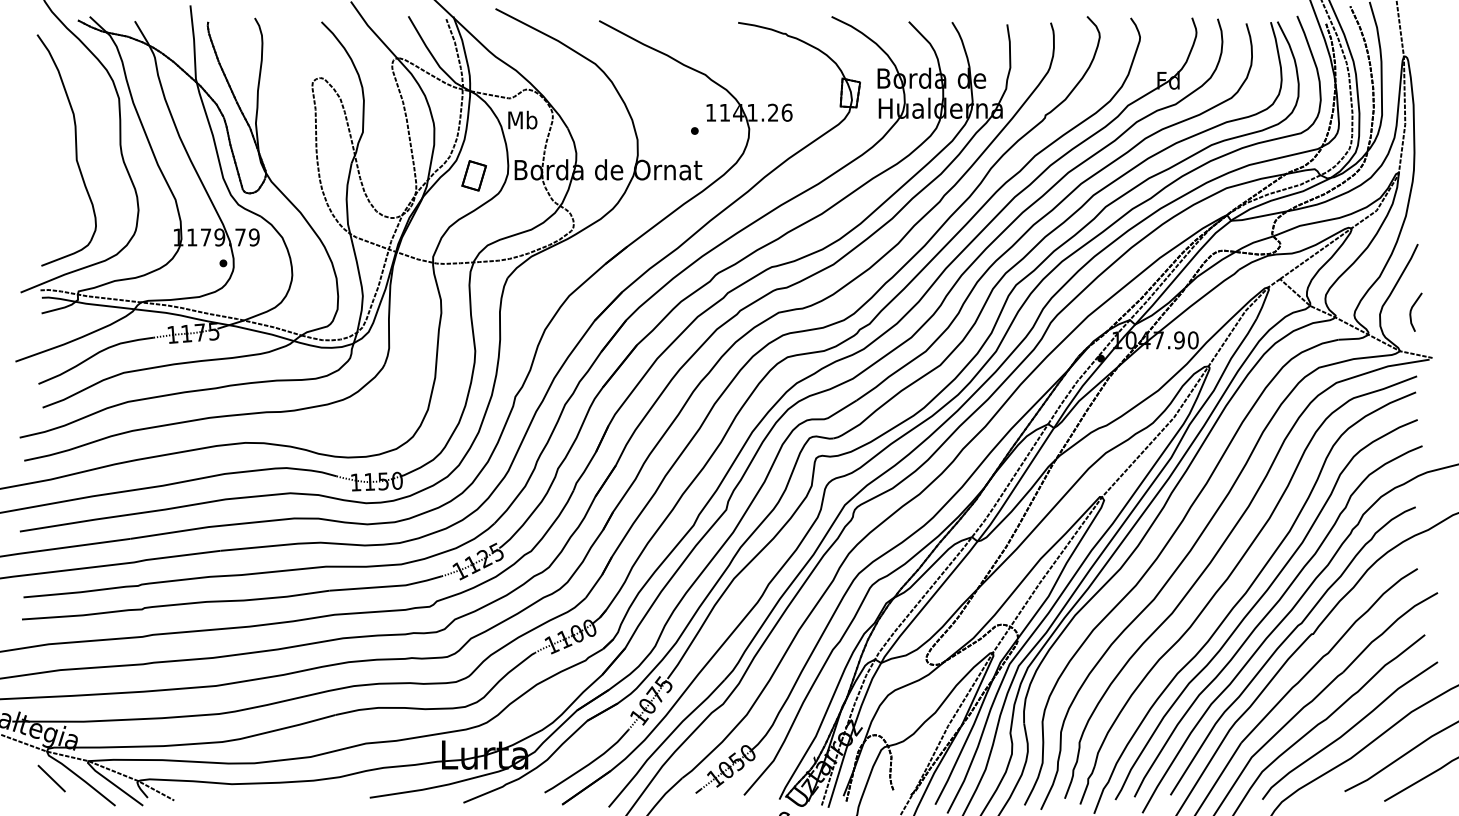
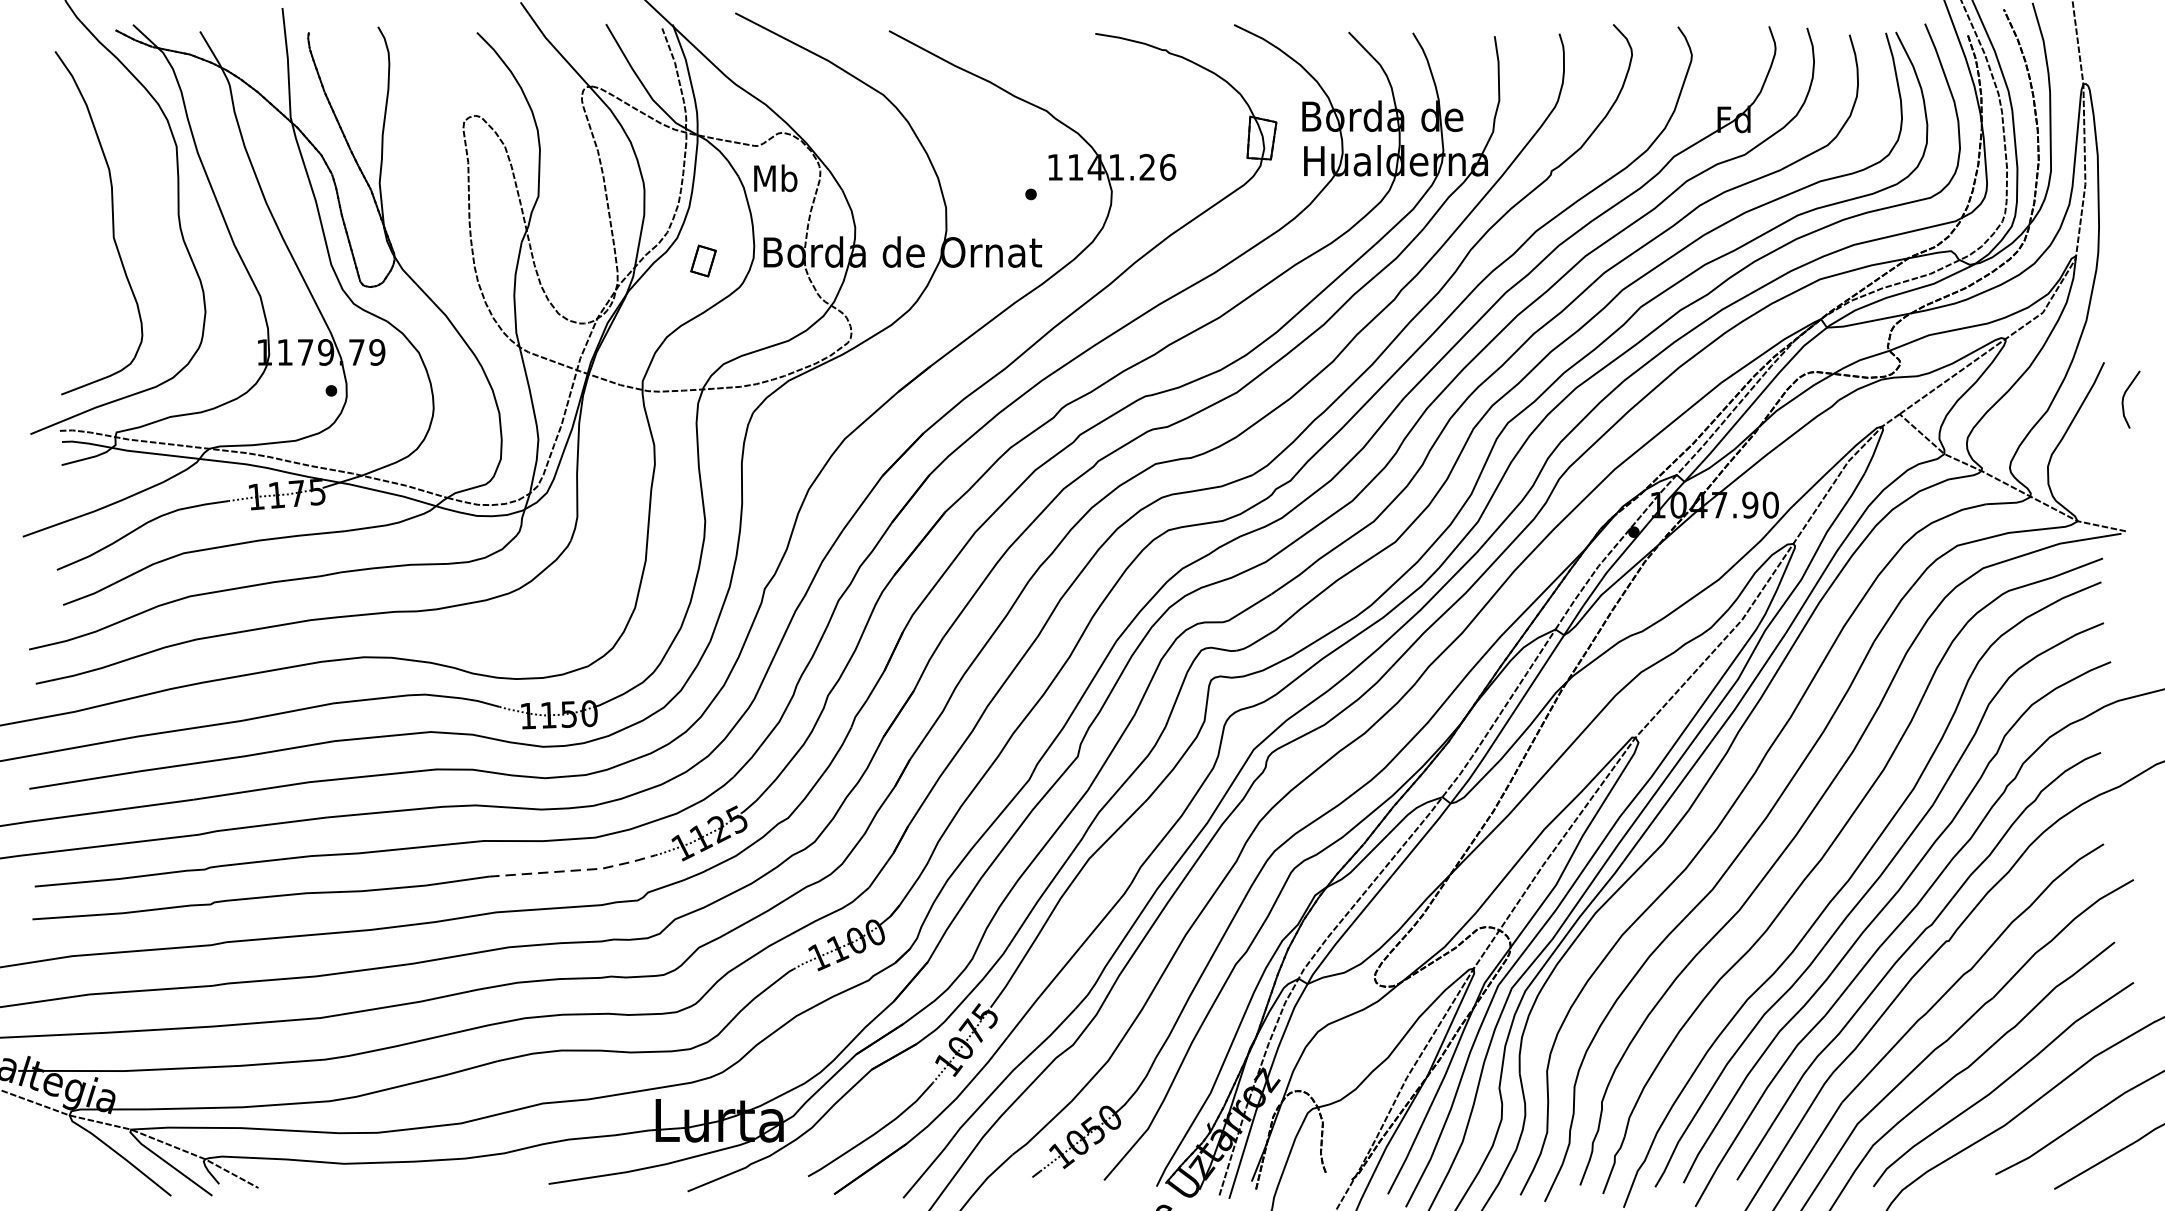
part: (473, 175) -> (702, 260), size x0.7
curve: (1412, 309) -> (2125, 395), moved
line: (388, 586) -> (576, 870), solid -> dashed
line: (51, 778) -> (76, 1155), removed

